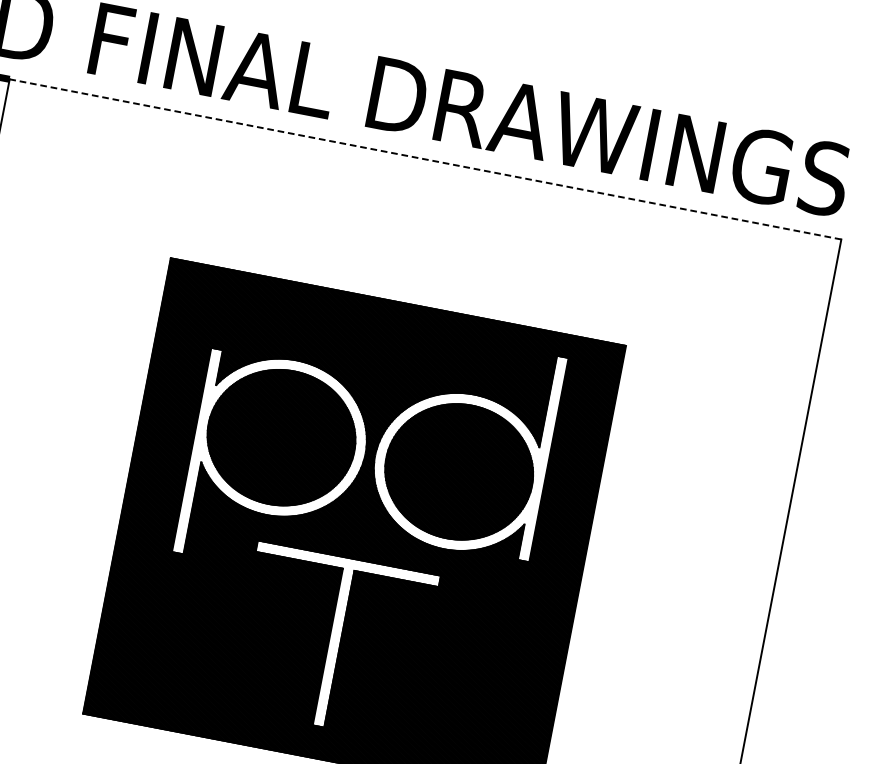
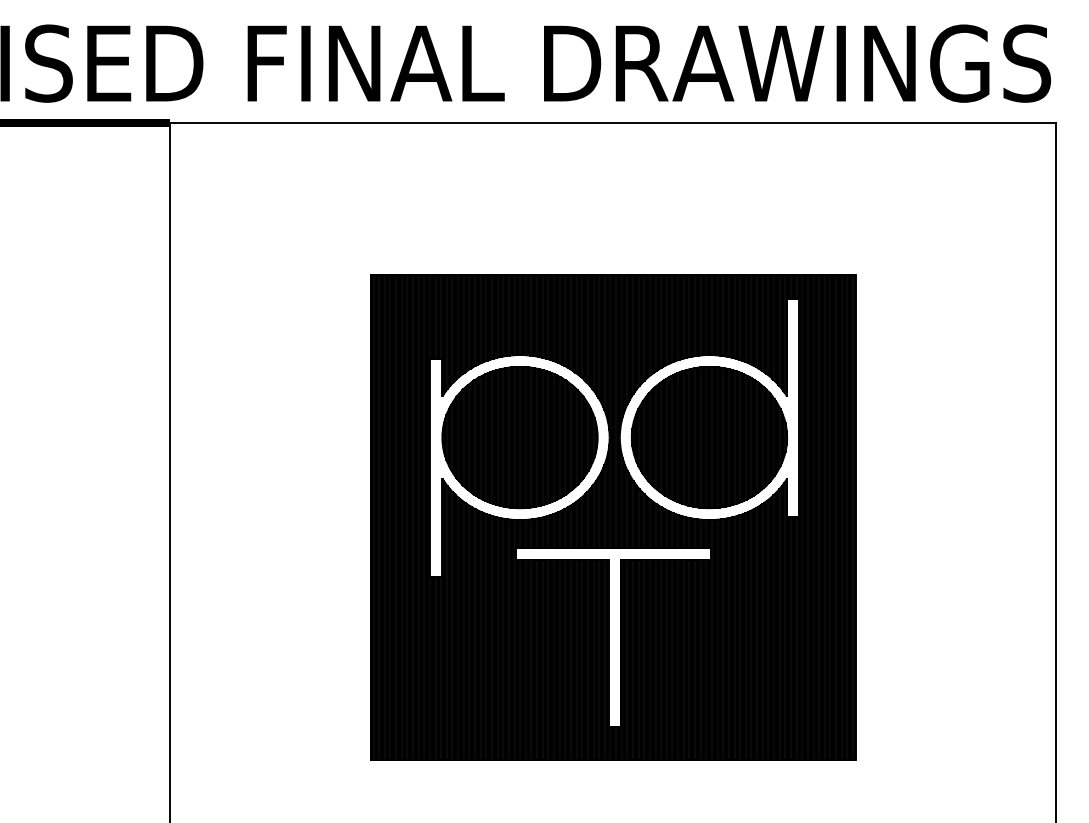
line: (425, 158) -> (612, 122), dashed -> solid

